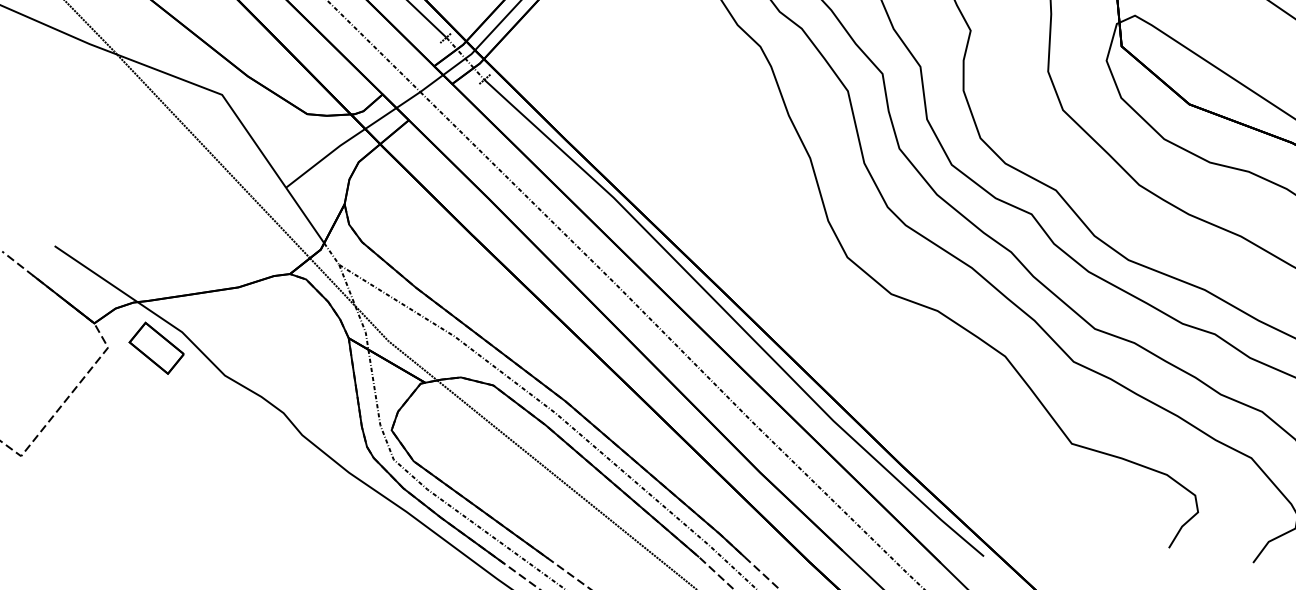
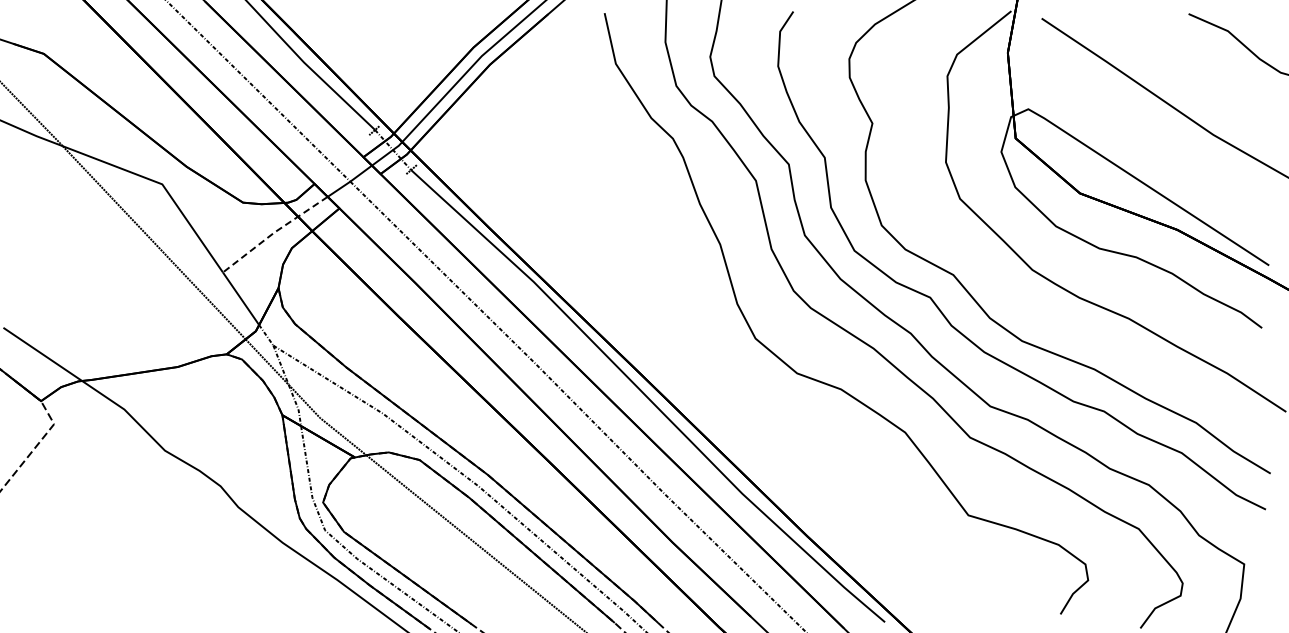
line: (340, 145) -> (274, 232), solid -> dashed
part: (155, 348) -> (99, 424), removed

